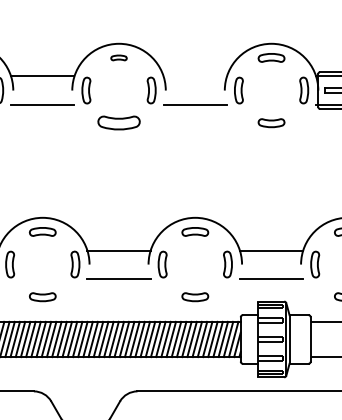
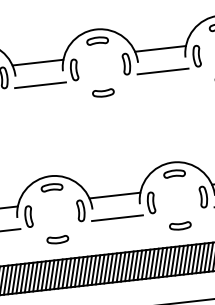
part: (118, 57) -> (97, 40), size x1.67
line: (194, 76) -> (159, 48), added
part: (118, 123) -> (103, 93), size x0.62

